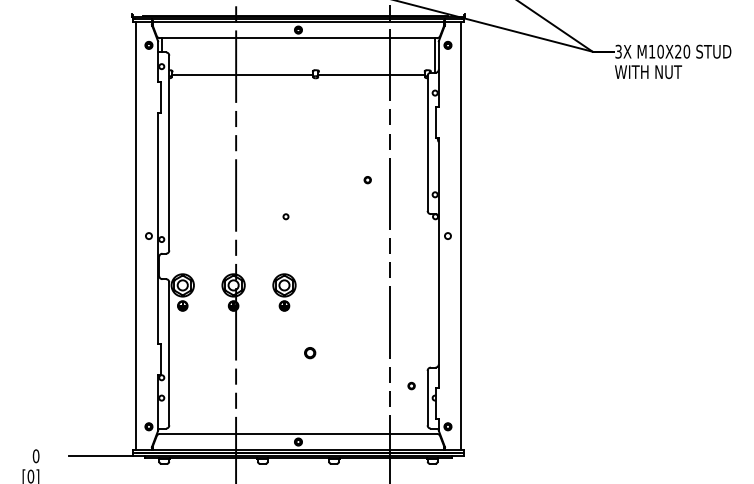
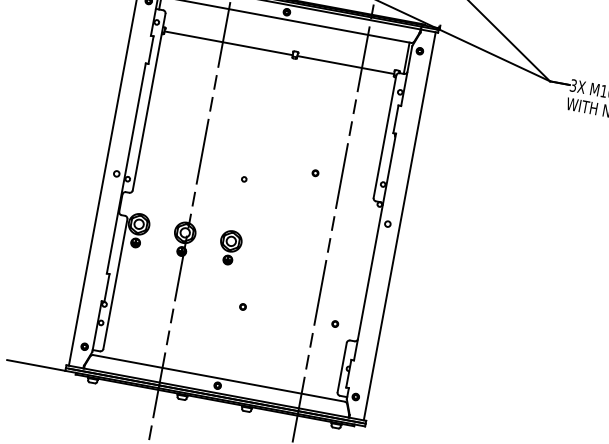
part: (367, 180) -> (315, 173), moved
part: (309, 352) -> (242, 306), size x0.62
part: (411, 385) -> (335, 323), moved

